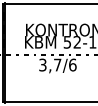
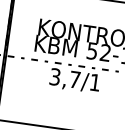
text: (72, 64) -> (94, 81), 3,7/6 -> 3,7/1

